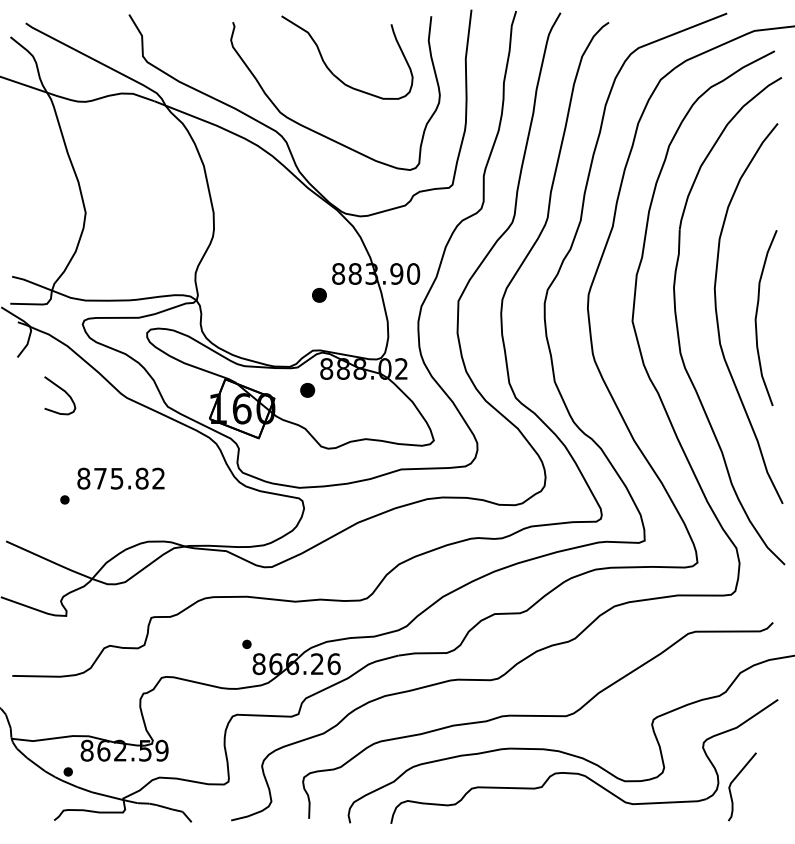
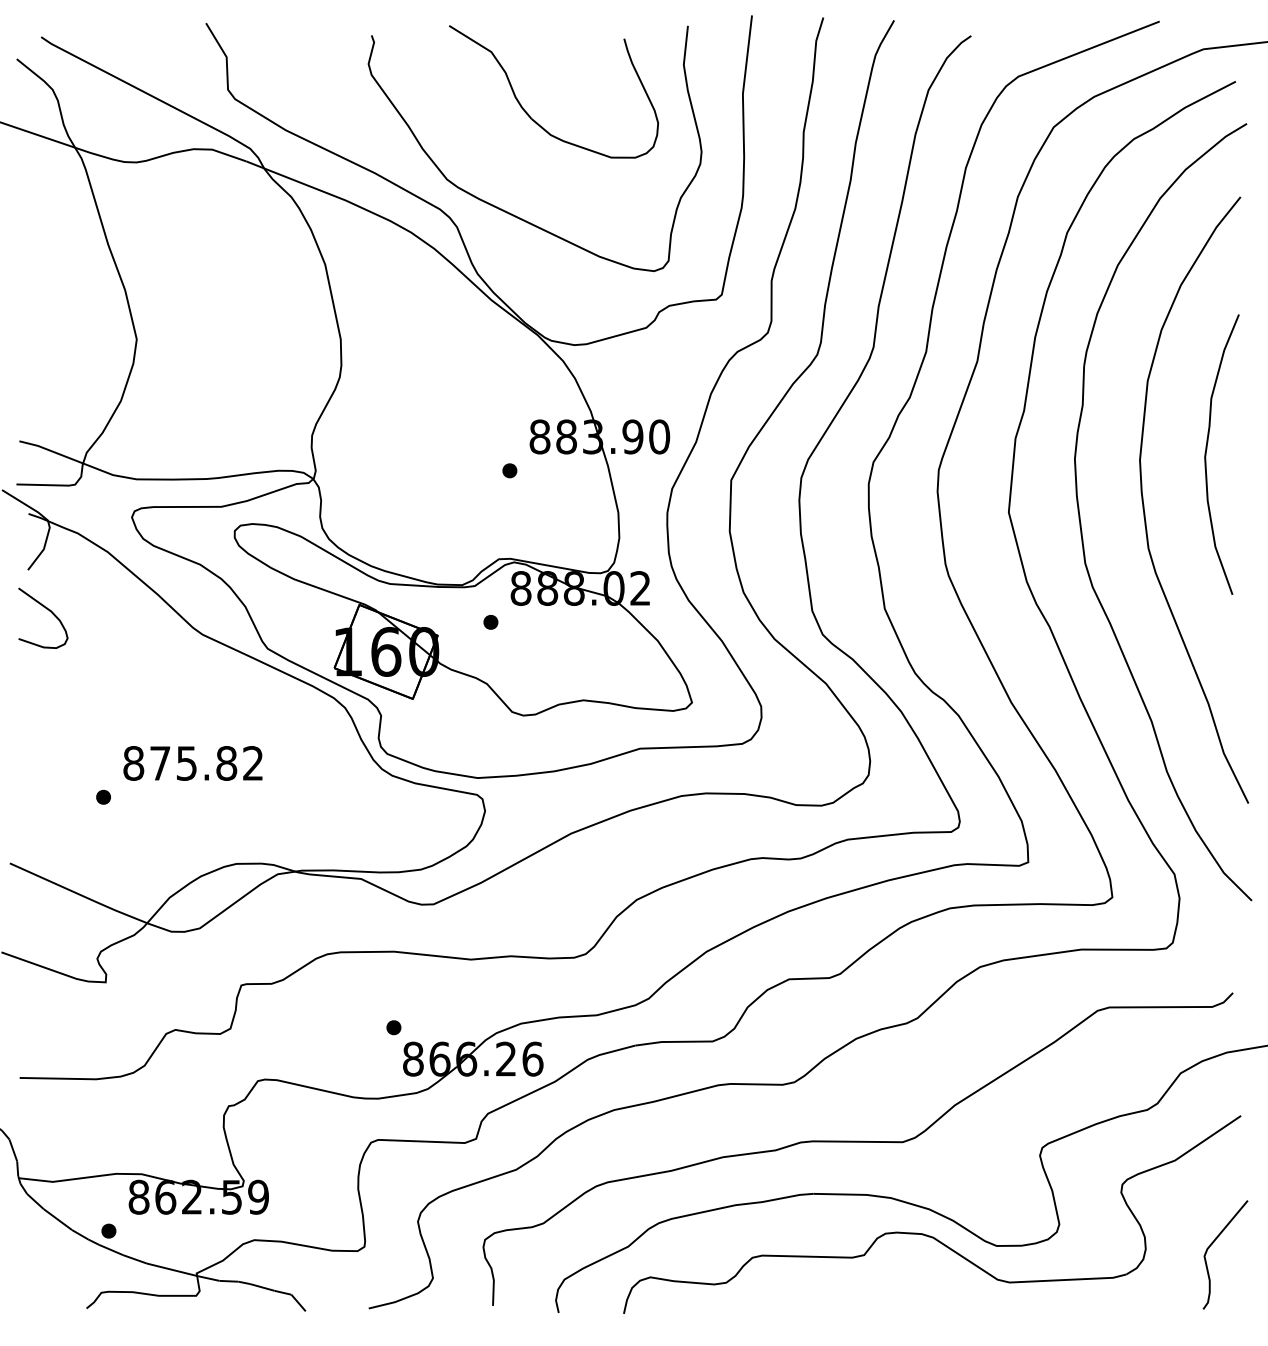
part: (319, 294) -> (509, 469), size x0.62
curve: (757, 315) -> (1208, 450), moved
part: (307, 389) -> (490, 621), size x0.62
curve: (63, 391) -> (48, 611), moved
curve: (735, 779) -> (1214, 1243), moved

